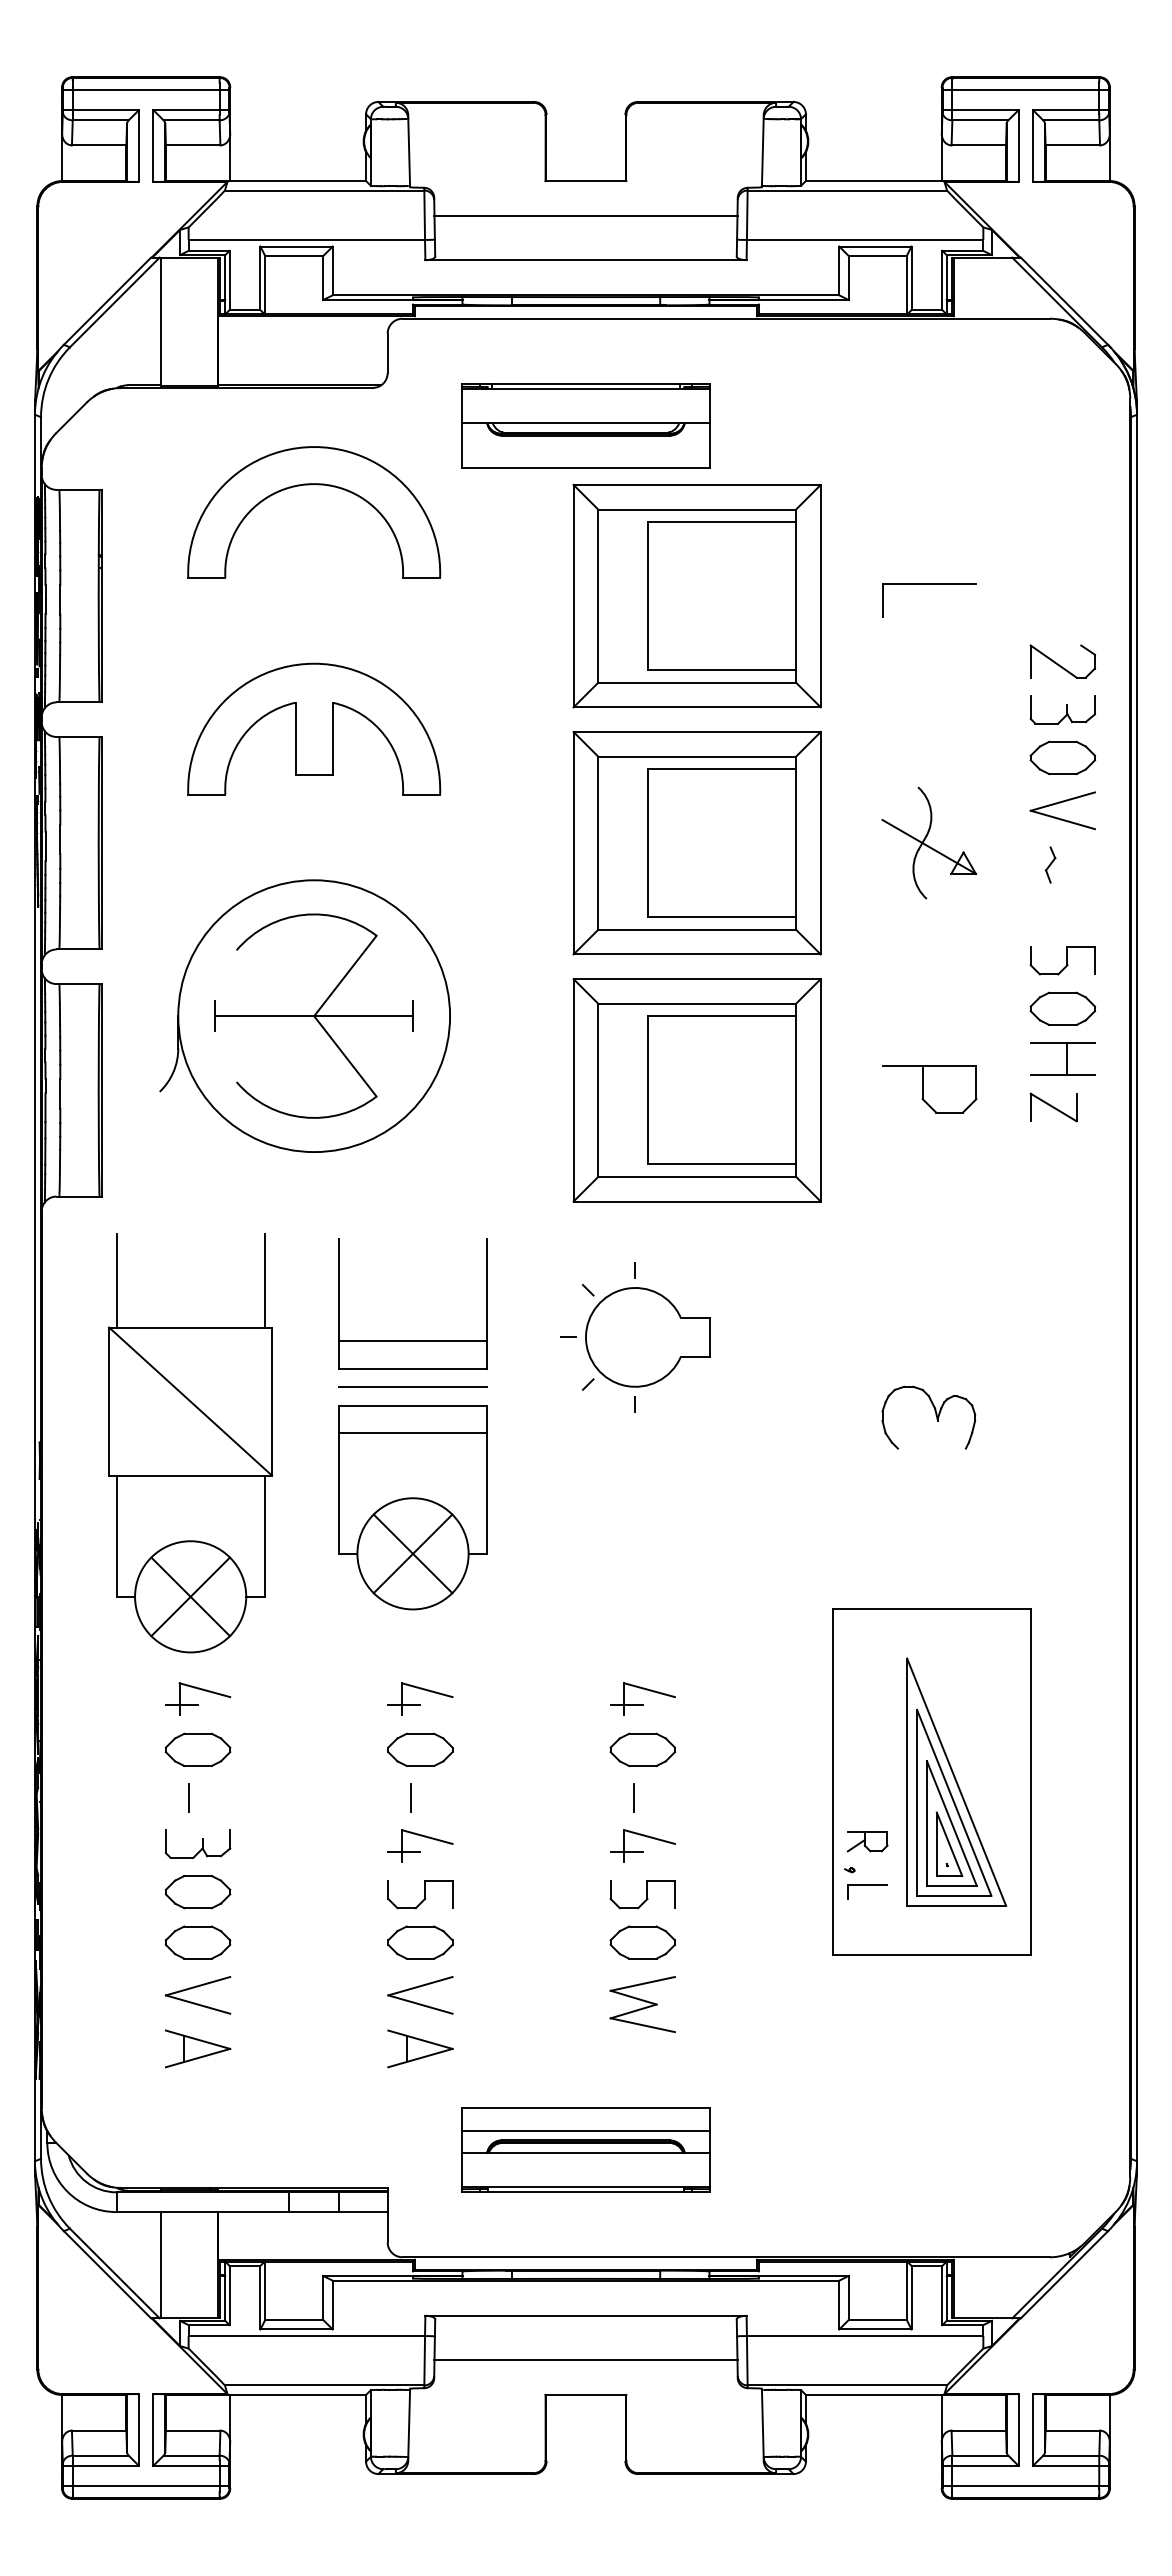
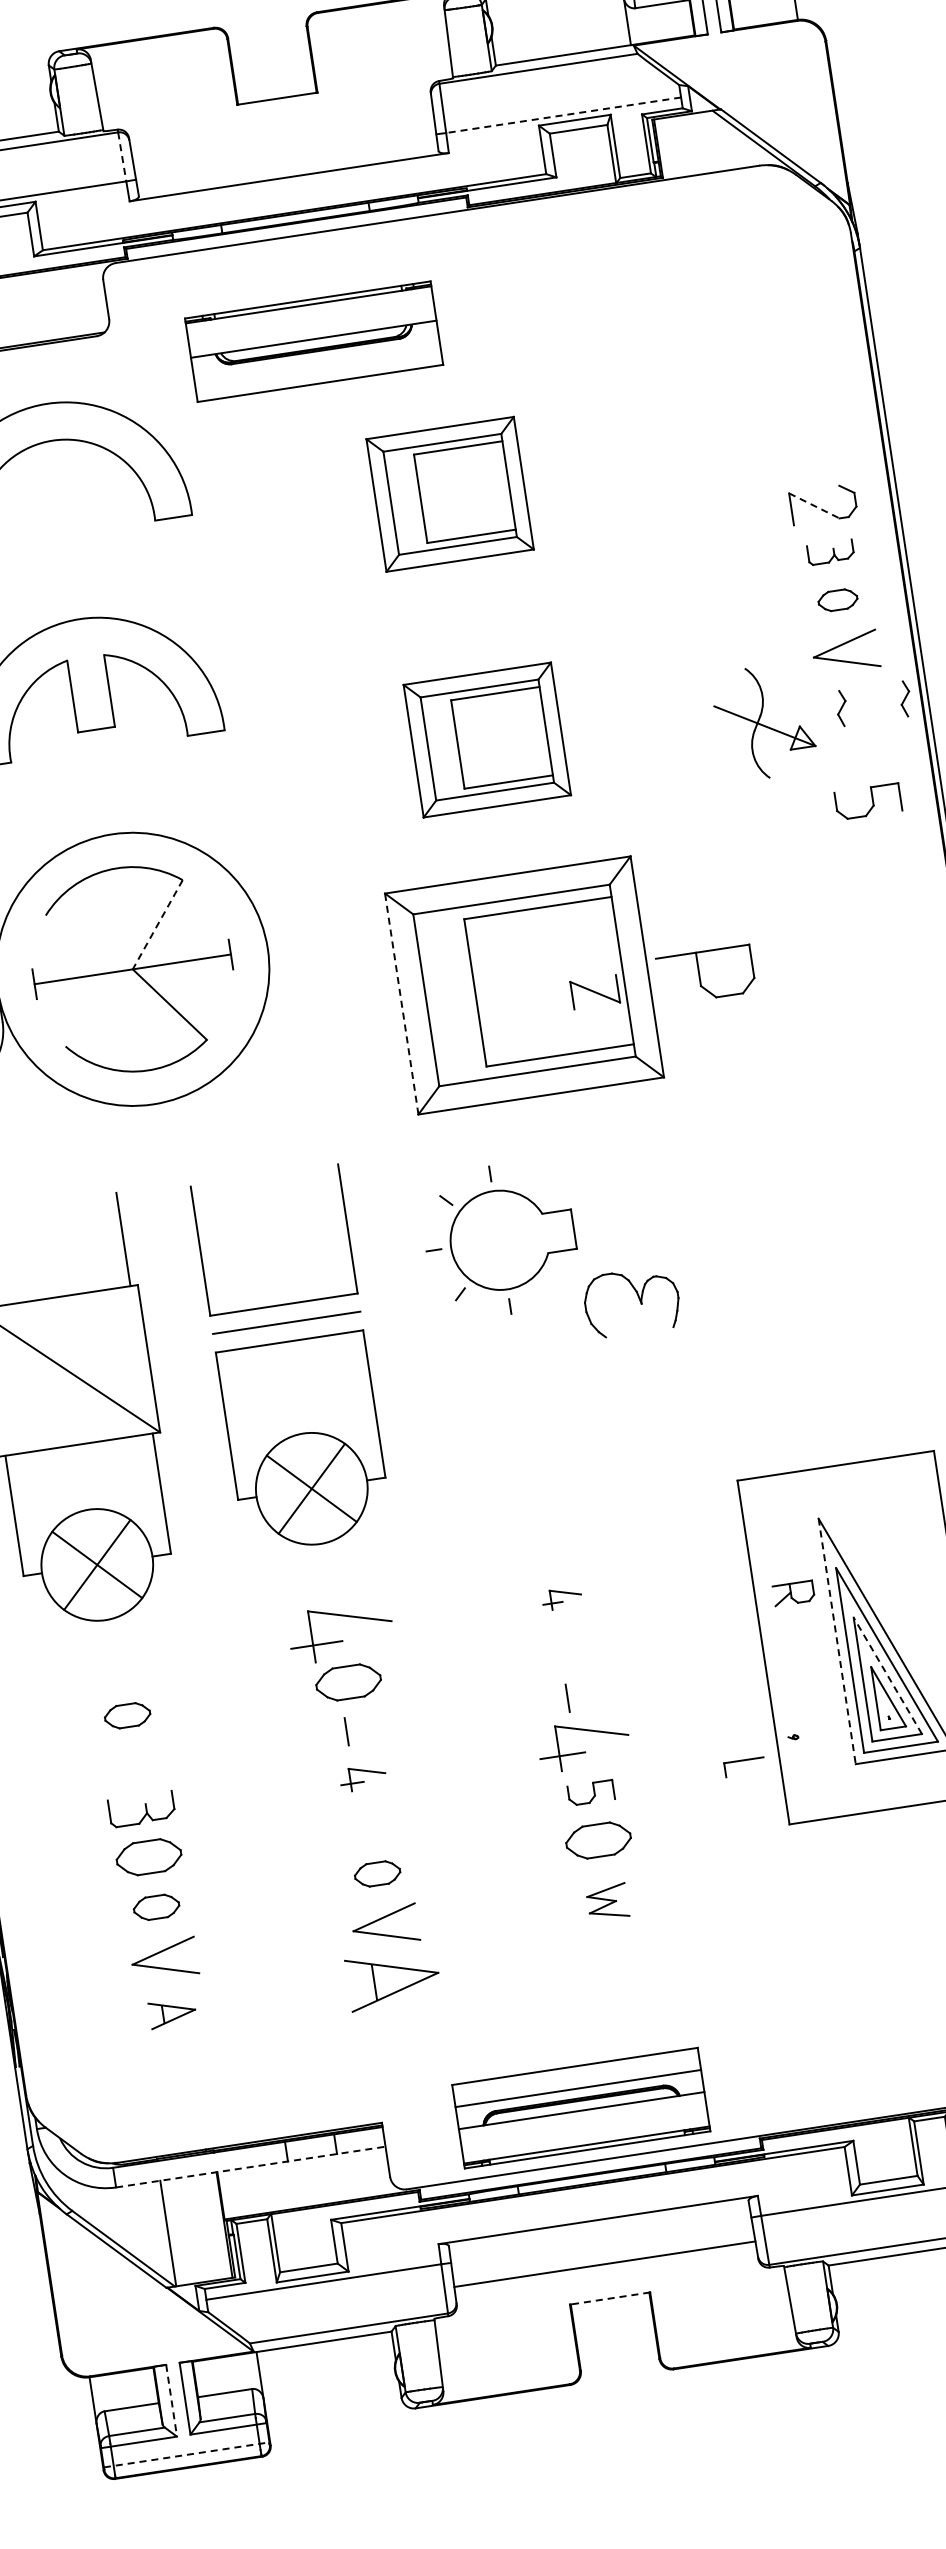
line: (424, 215) -> (122, 157), solid -> dashed
line: (585, 215) -> (282, 132), removed
line: (864, 239) -> (562, 114), solid -> dashed
part: (929, 584) -> (679, 447), removed
part: (696, 595) -> (449, 493), size x0.6
line: (1054, 661) -> (815, 505), solid -> dashed
part: (1062, 709) -> (830, 552), size x0.7
part: (1062, 757) -> (837, 599), size x0.6
part: (928, 842) -> (763, 721), moved
part: (696, 843) -> (486, 740), size x0.6
part: (1114, 864) -> (905, 698), added
line: (345, 976) -> (157, 925), solid -> dashed
part: (1062, 1008) -> (875, 849), removed
part: (1062, 1058) -> (882, 898), removed
line: (573, 1089) -> (401, 1003), solid -> dashed
part: (929, 1089) -> (706, 975), moved
part: (1053, 1107) -> (594, 992), moved
line: (412, 1341) -> (279, 1277), removed
part: (935, 1415) -> (638, 1298), moved
line: (412, 1432) -> (293, 1368), removed
part: (198, 1698) -> (120, 1664), removed
part: (420, 1698) -> (340, 1631), size x1.6
part: (642, 1698) -> (561, 1598), size x0.6
part: (197, 1749) -> (127, 1715), size x0.7
part: (642, 1749) -> (569, 1648), removed
line: (907, 1782) -> (837, 1641), solid -> dashed
line: (188, 1797) -> (125, 1764), removed
line: (951, 1823) -> (887, 1675), solid -> dashed
part: (867, 1841) -> (793, 1593), moved
part: (420, 1845) -> (363, 1777), size x0.7
part: (642, 1845) -> (583, 1744), size x1.4
part: (867, 1891) -> (744, 1766), moved
part: (420, 1894) -> (370, 1826), removed
part: (642, 1894) -> (591, 1792), size x0.7
part: (197, 1942) -> (156, 1907), size x0.7
part: (420, 1942) -> (377, 1873), size x0.7
part: (642, 2004) -> (607, 1902), size x0.6
part: (198, 2048) -> (172, 2012), size x0.7
part: (420, 2048) -> (393, 1979), size x1.4
part: (585, 2149) -> (580, 2107), moved
line: (252, 2212) -> (251, 2167), solid -> dashed
line: (585, 2394) -> (609, 2298), solid -> dashed
line: (139, 2430) -> (171, 2401), solid -> dashed
line: (146, 2485) -> (186, 2454), solid -> dashed

